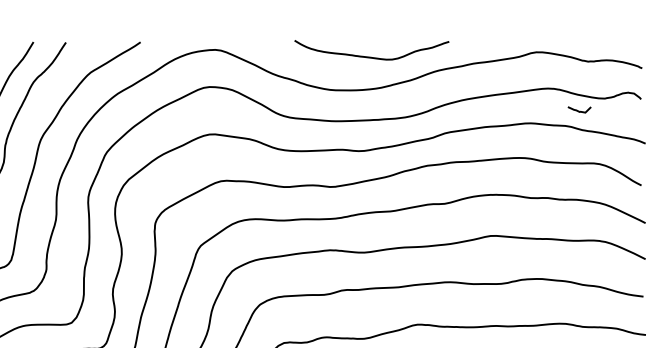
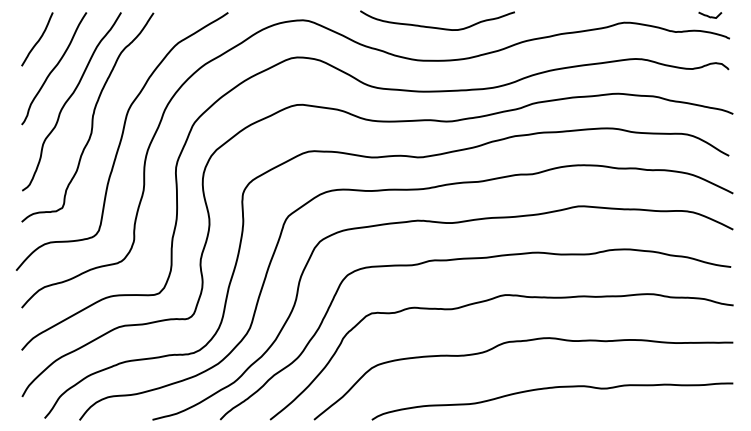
curve: (371, 57) -> (437, 27), moved
curve: (579, 111) -> (710, 16), moved

